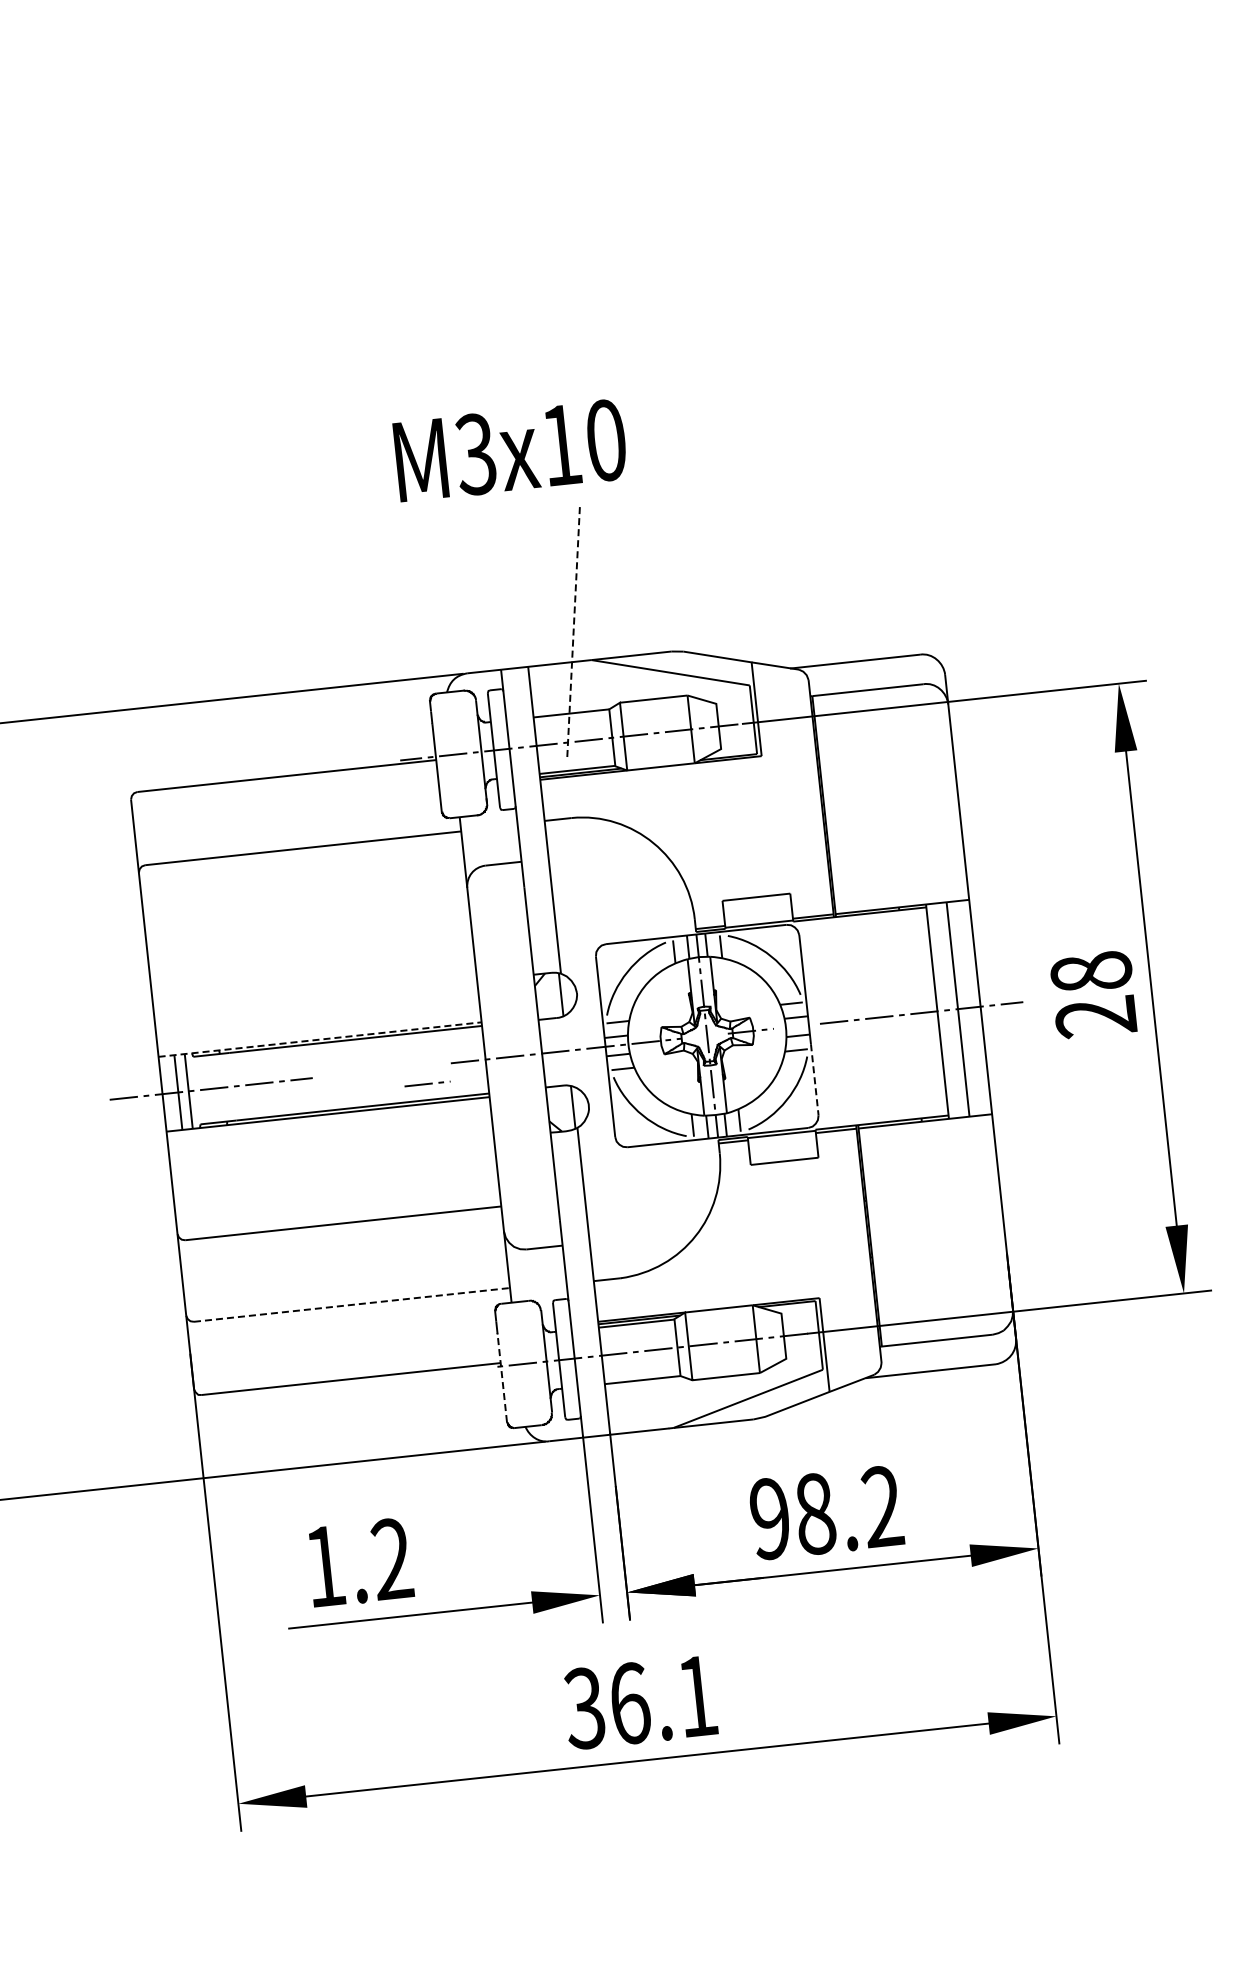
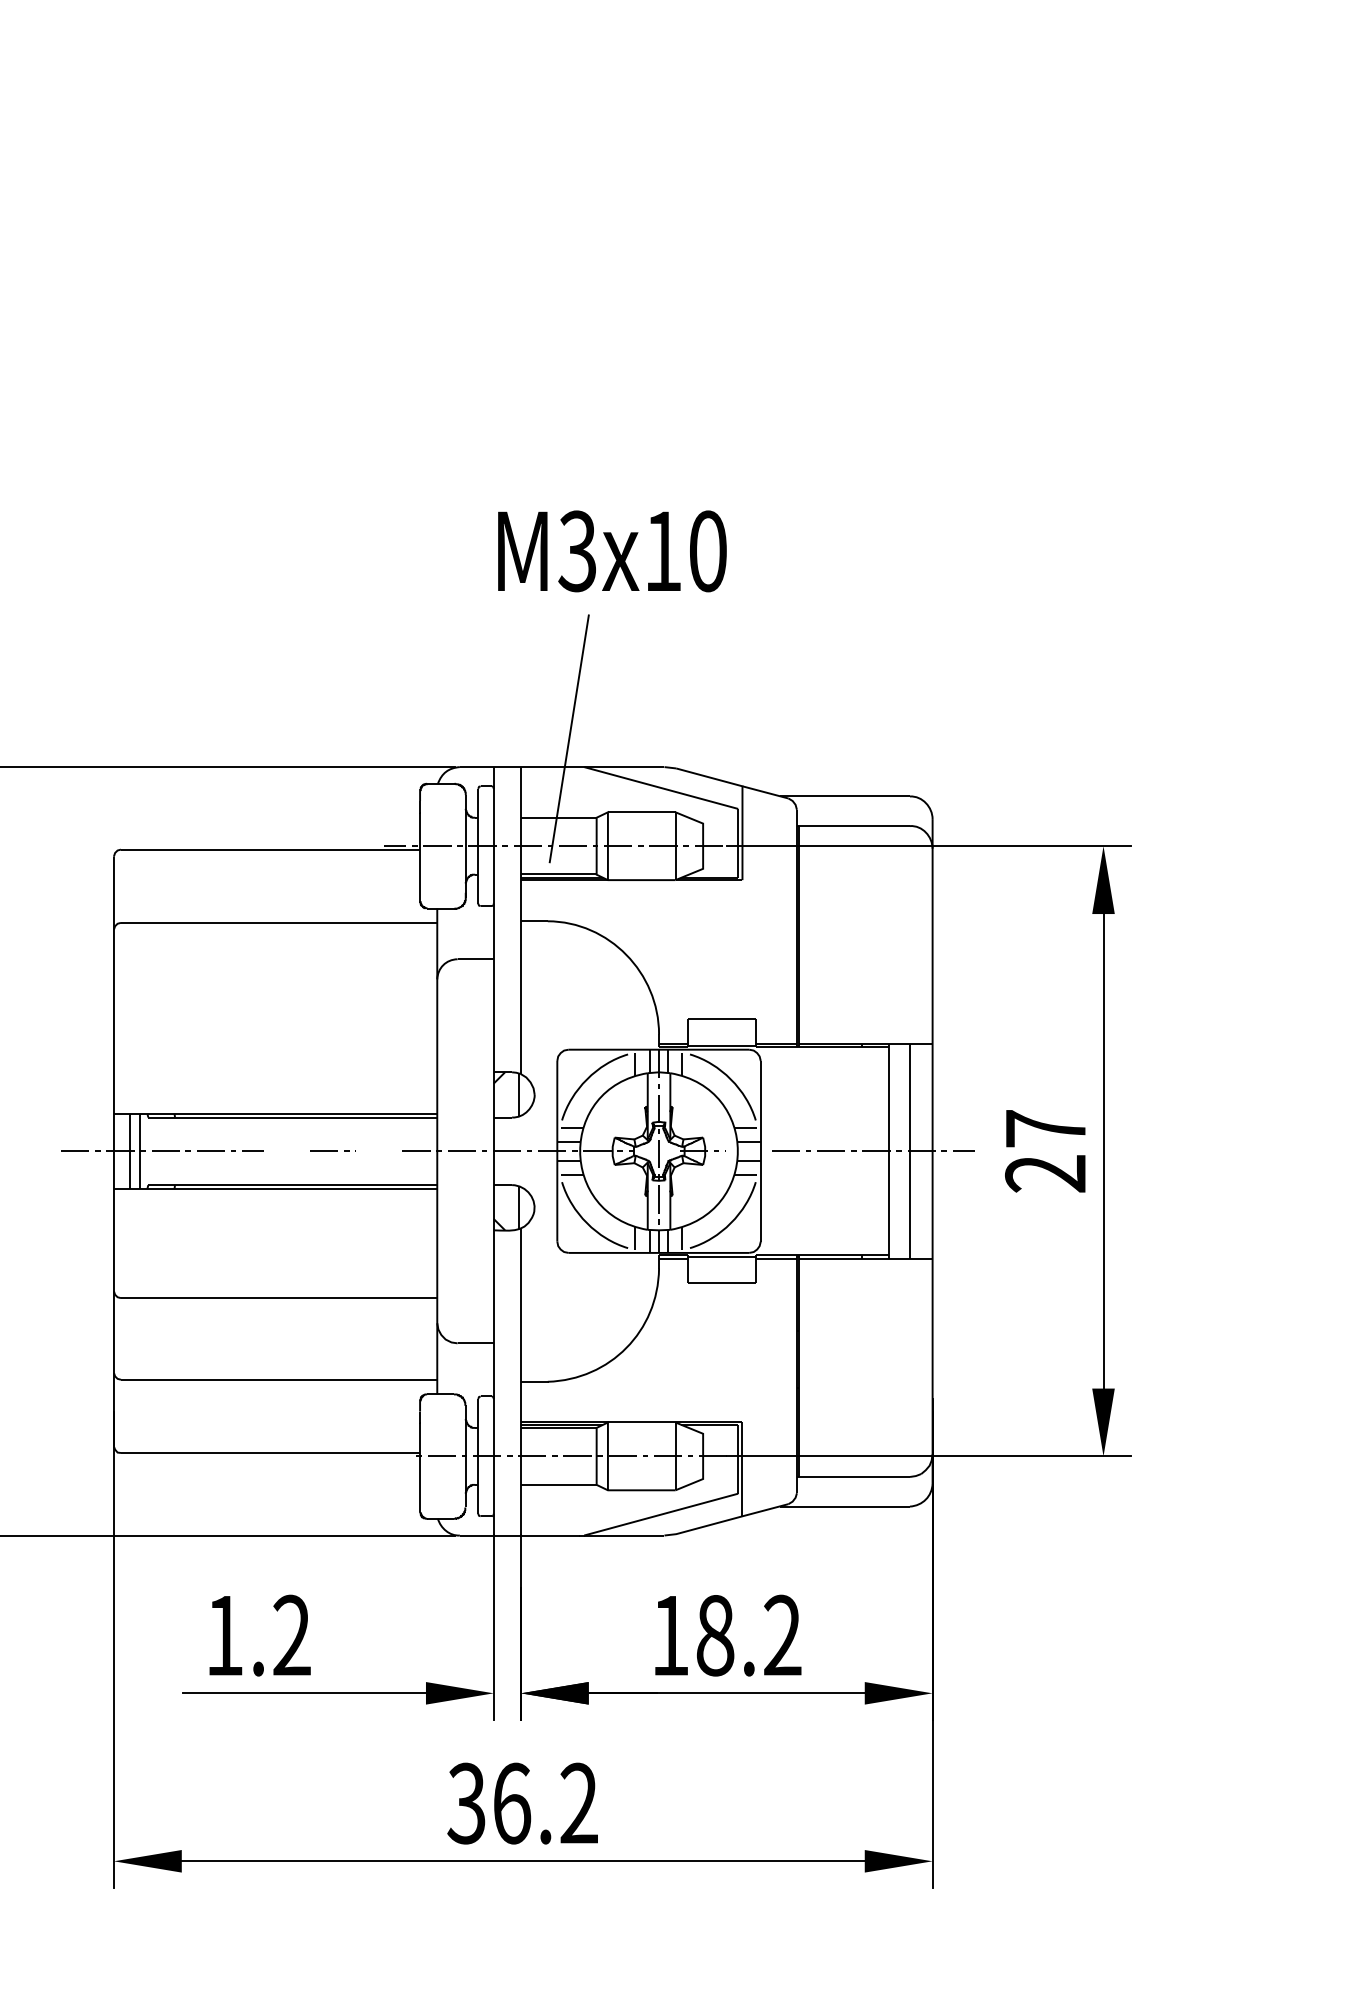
text: (510, 450) -> (612, 551), moved
line: (573, 633) -> (569, 738), dashed -> solid
text: (1091, 971) -> (1045, 1128), 28 -> 27
line: (319, 1039) -> (275, 1113), dashed -> solid
line: (814, 1080) -> (760, 1206), dashed -> solid
line: (426, 1083) -> (332, 1150), moved
line: (352, 1304) -> (279, 1379), dashed -> solid
line: (502, 1378) -> (420, 1468), dashed -> solid
text: (769, 1518) -> (669, 1635), 98.2 -> 18.2
text: (696, 1695) -> (578, 1802), 36.1 -> 36.2

